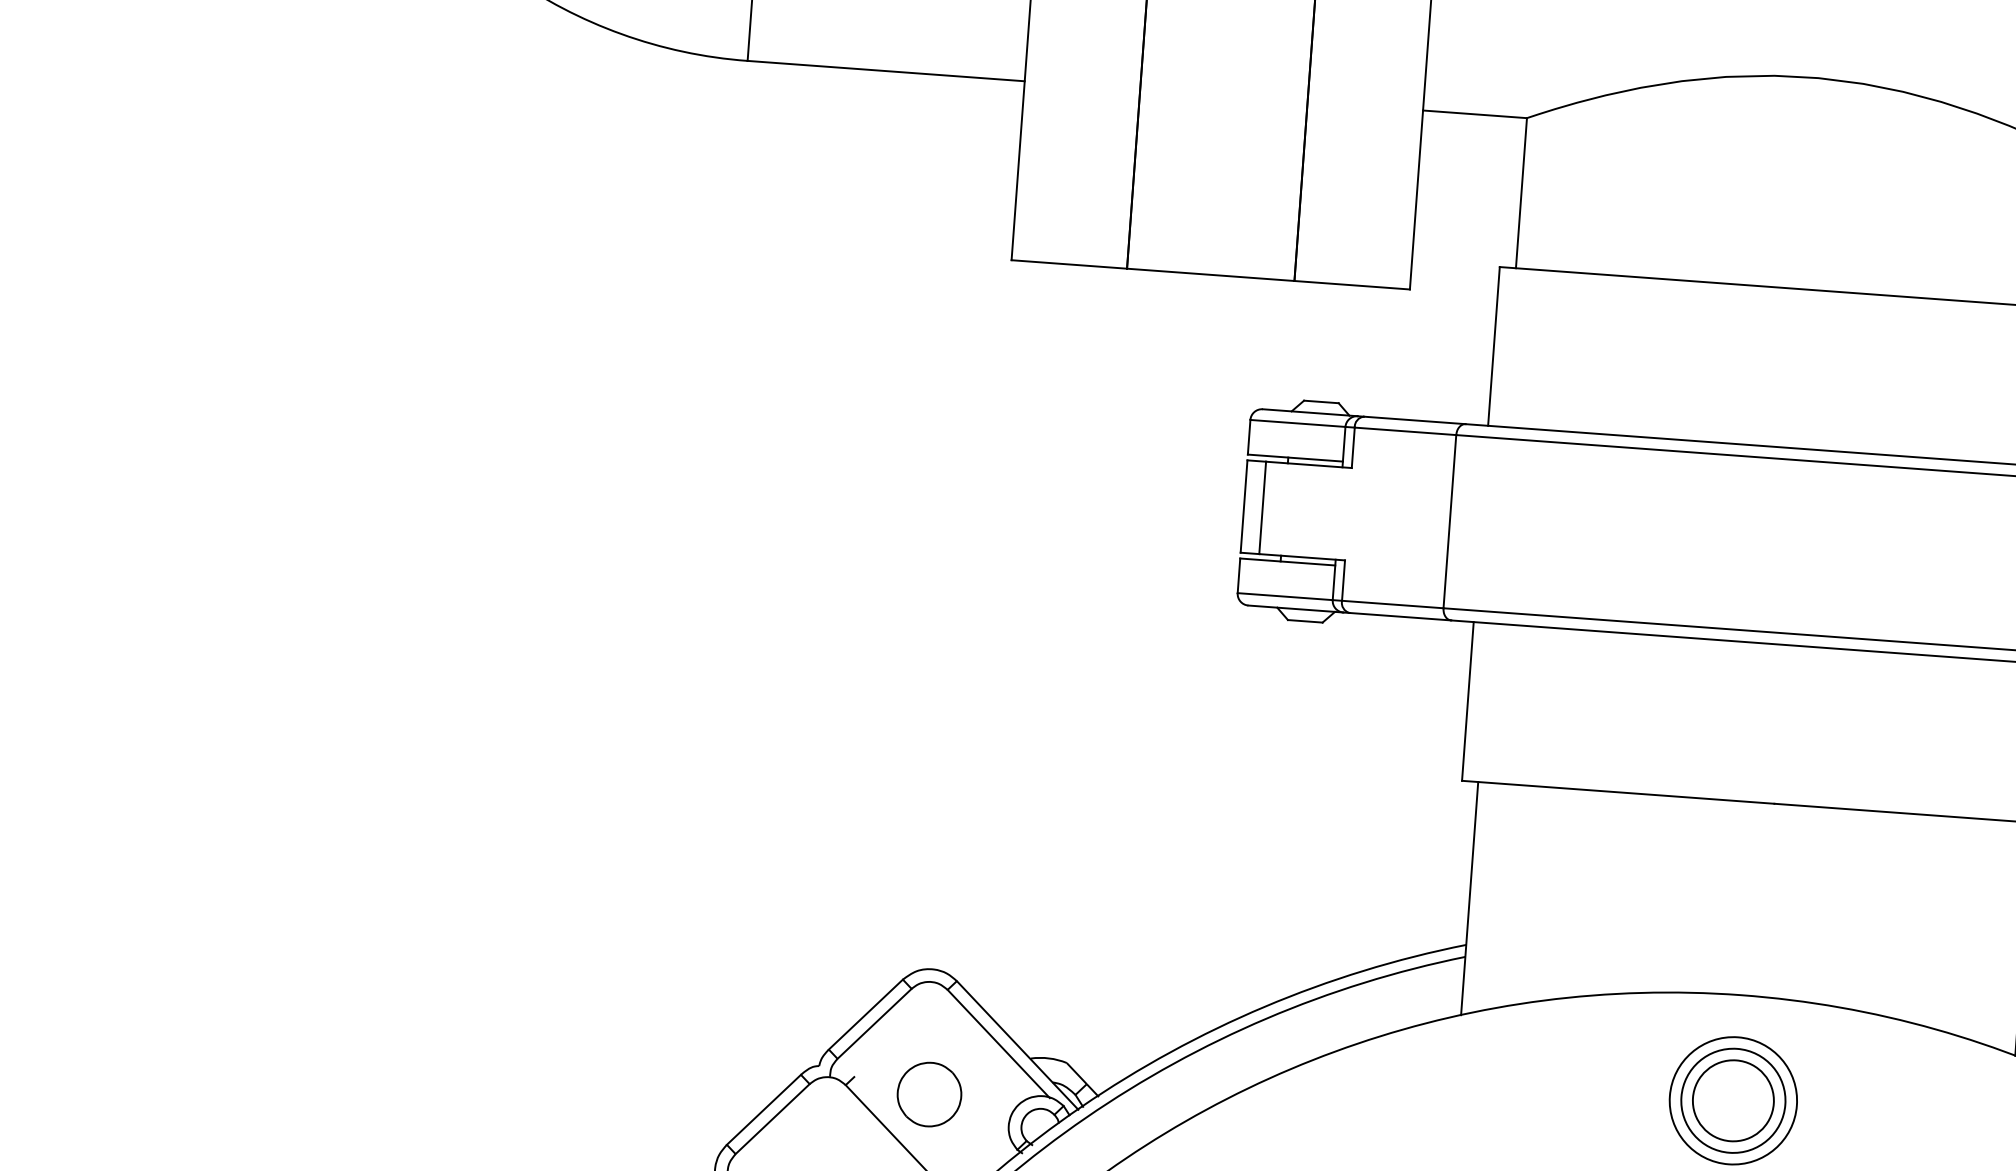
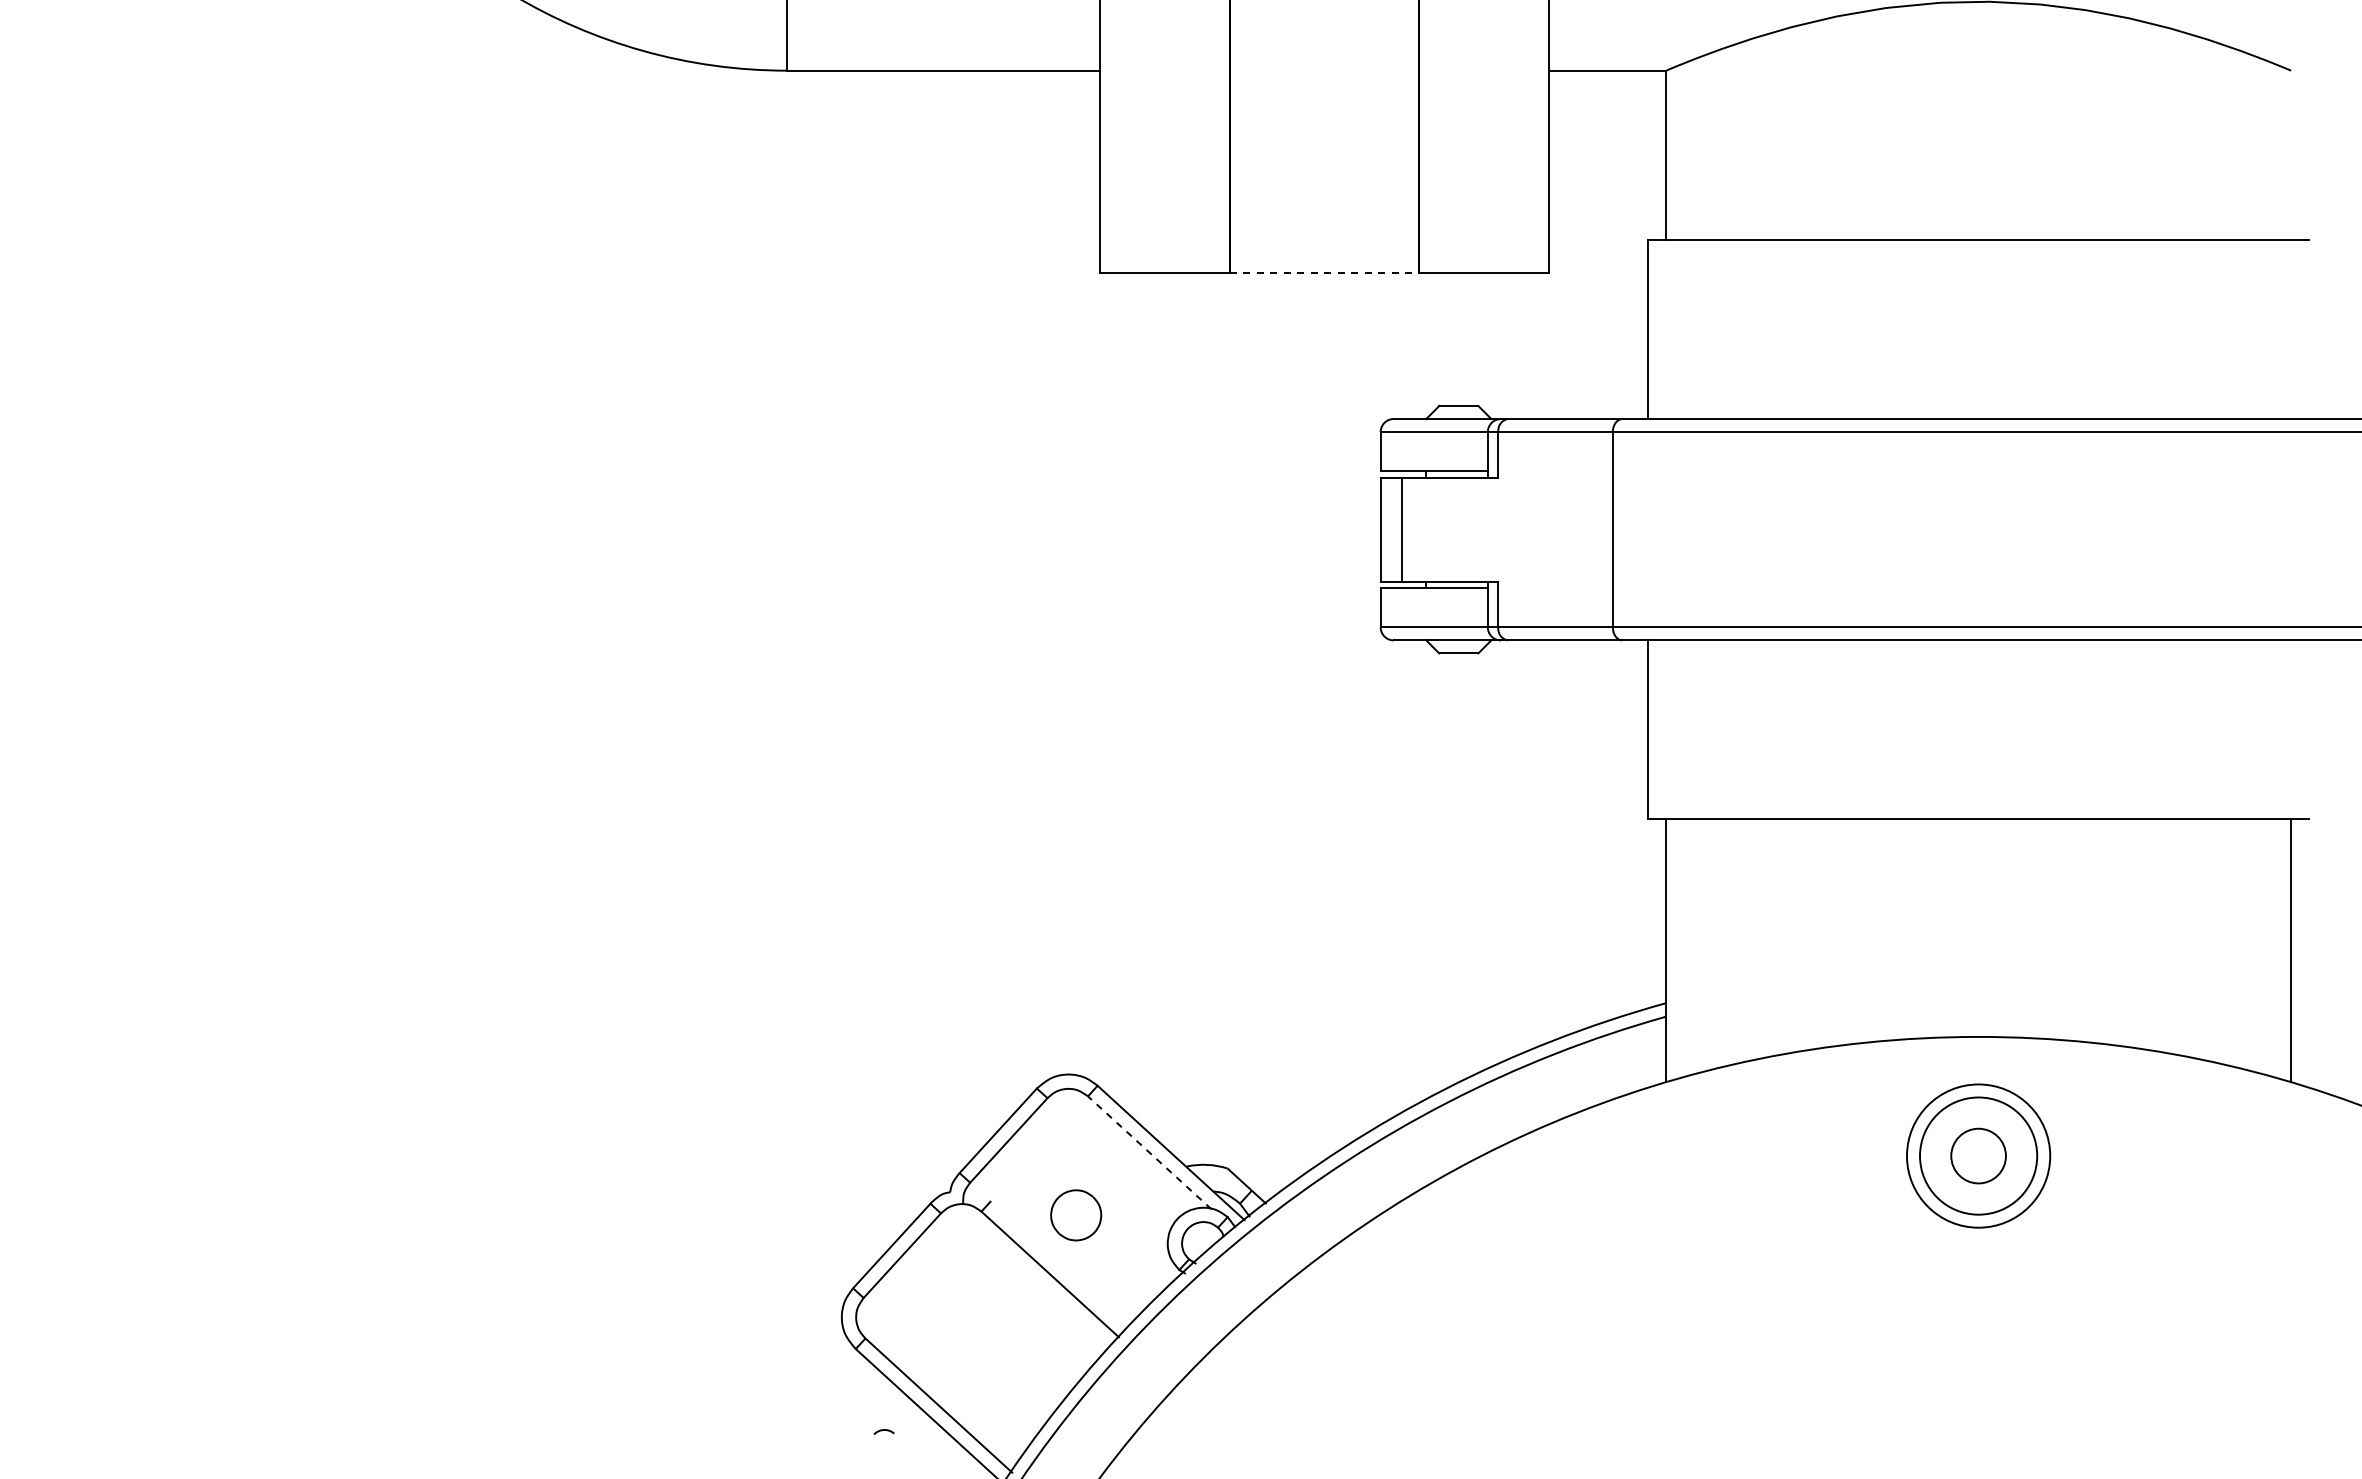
line: (1210, 274) -> (1324, 272), solid -> dashed
line: (998, 1043) -> (1149, 1152), solid -> dashed
part: (928, 1094) -> (1075, 1215), size x0.7
circle: (1733, 1100) -> (1978, 1155), size x0.6

